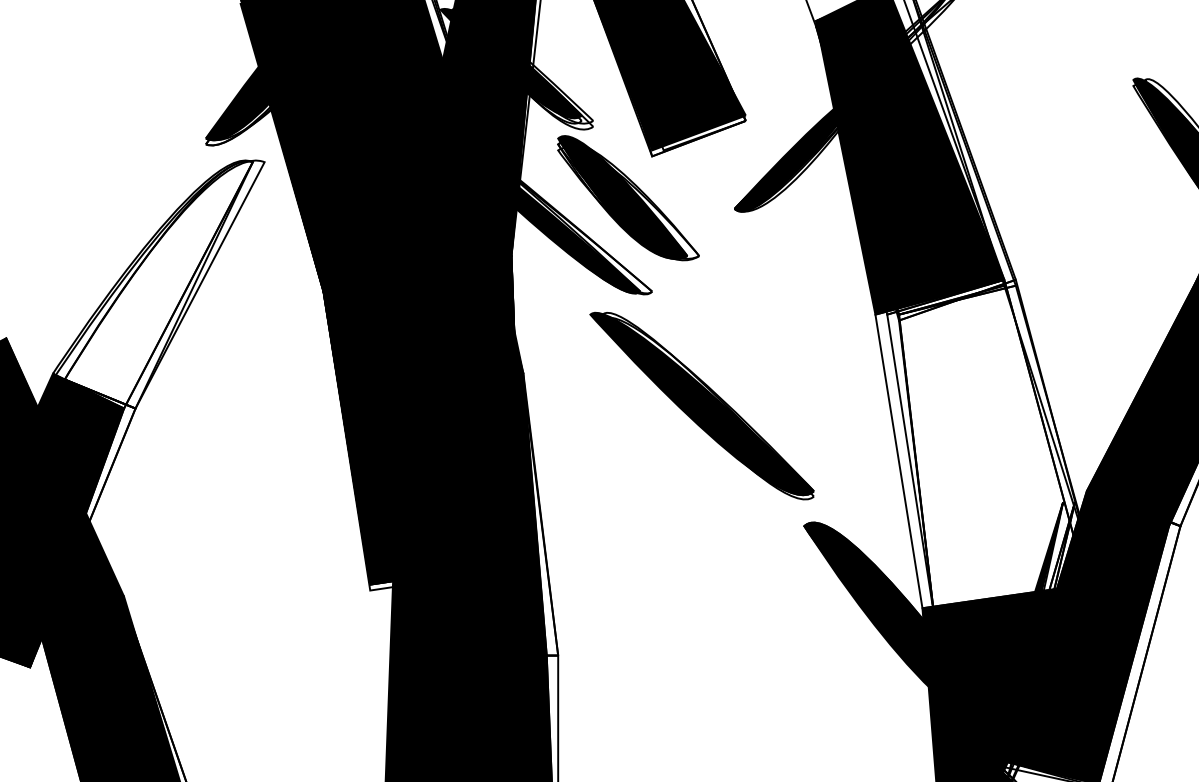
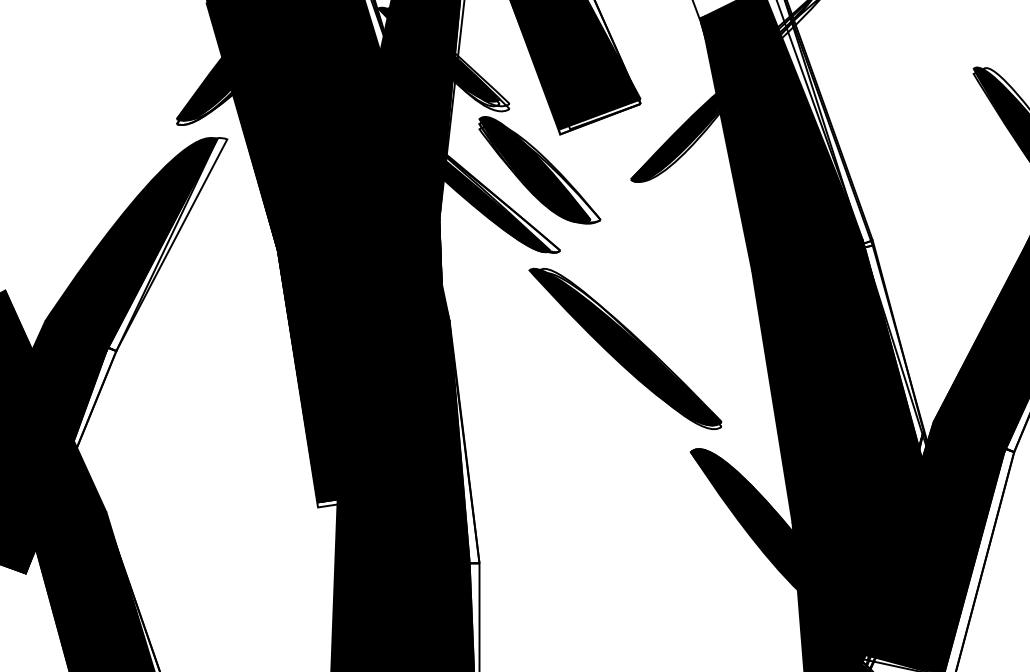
fill: (152, 284) -> (130, 244), added
part: (701, 405) -> (624, 348), moved
fill: (980, 443) -> (842, 381), added

